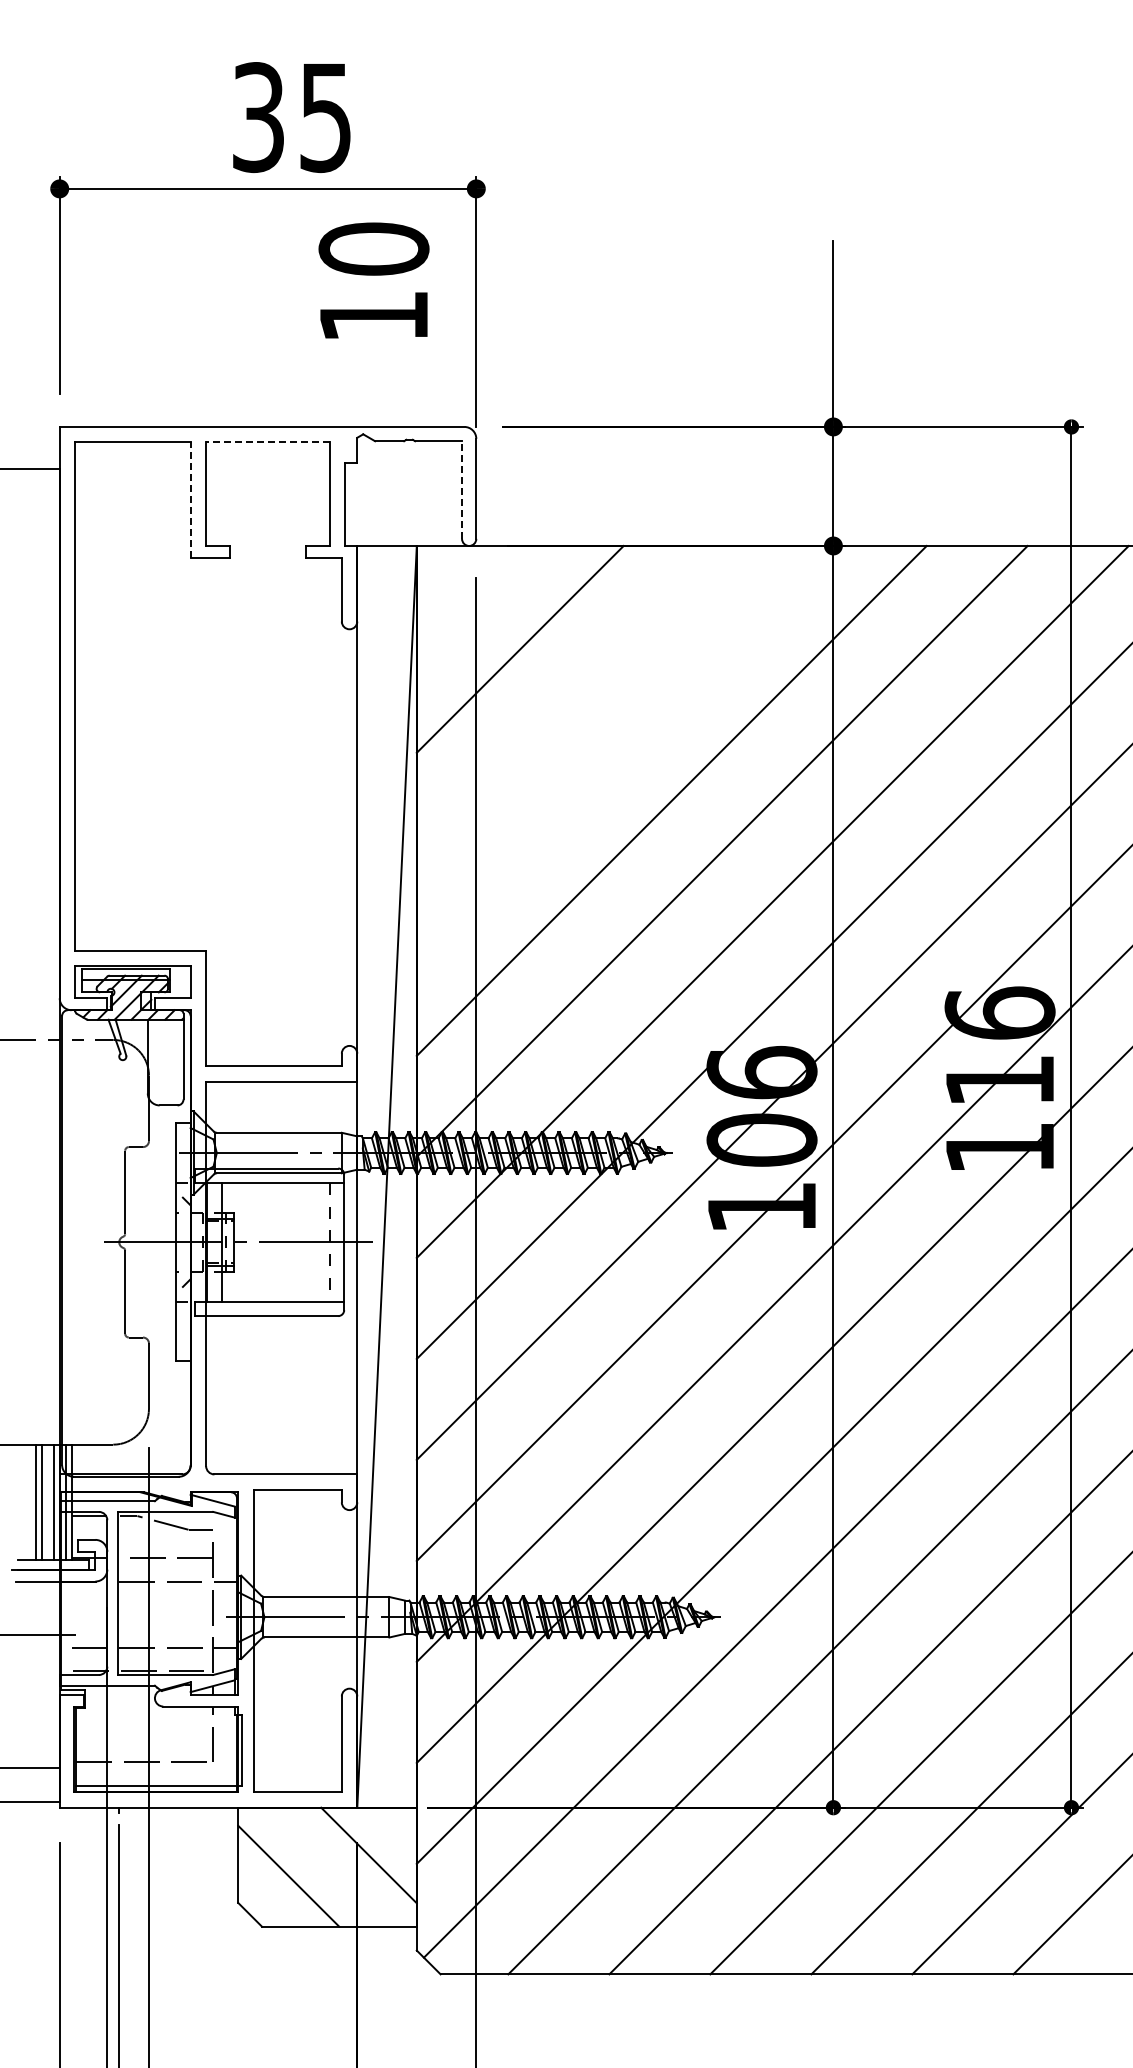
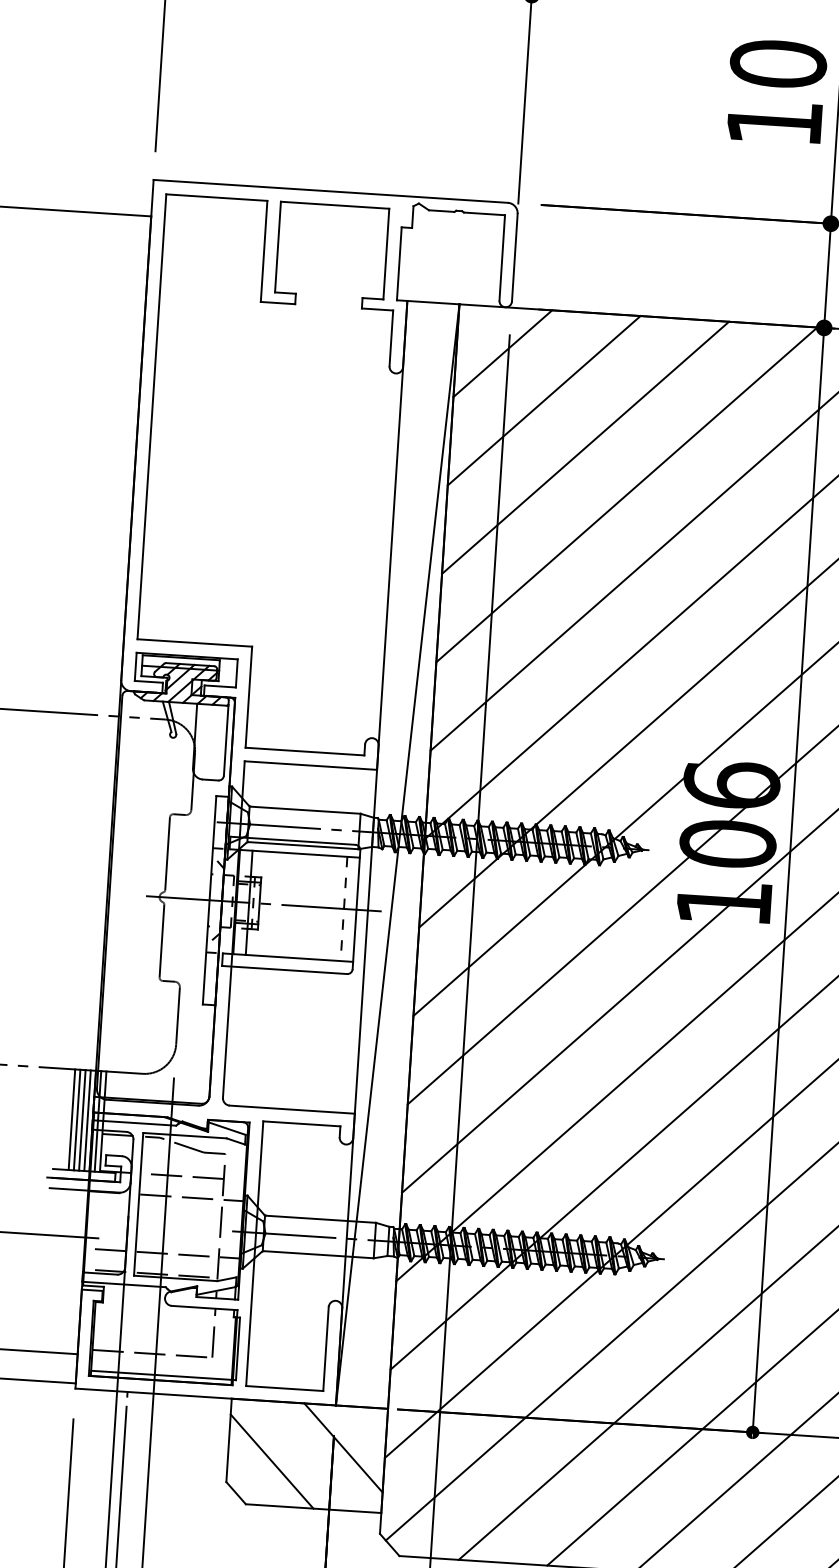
text: (373, 280) -> (776, 91), moved
line: (268, 442) -> (335, 205), dashed -> solid
line: (462, 490) -> (502, 258), dashed -> solid
line: (190, 500) -> (263, 251), dashed -> solid
line: (469, 598) -> (502, 353), added
line: (570, 699) -> (585, 447), added
line: (620, 749) -> (626, 494), added
line: (47, 1501) -> (82, 1119), added

